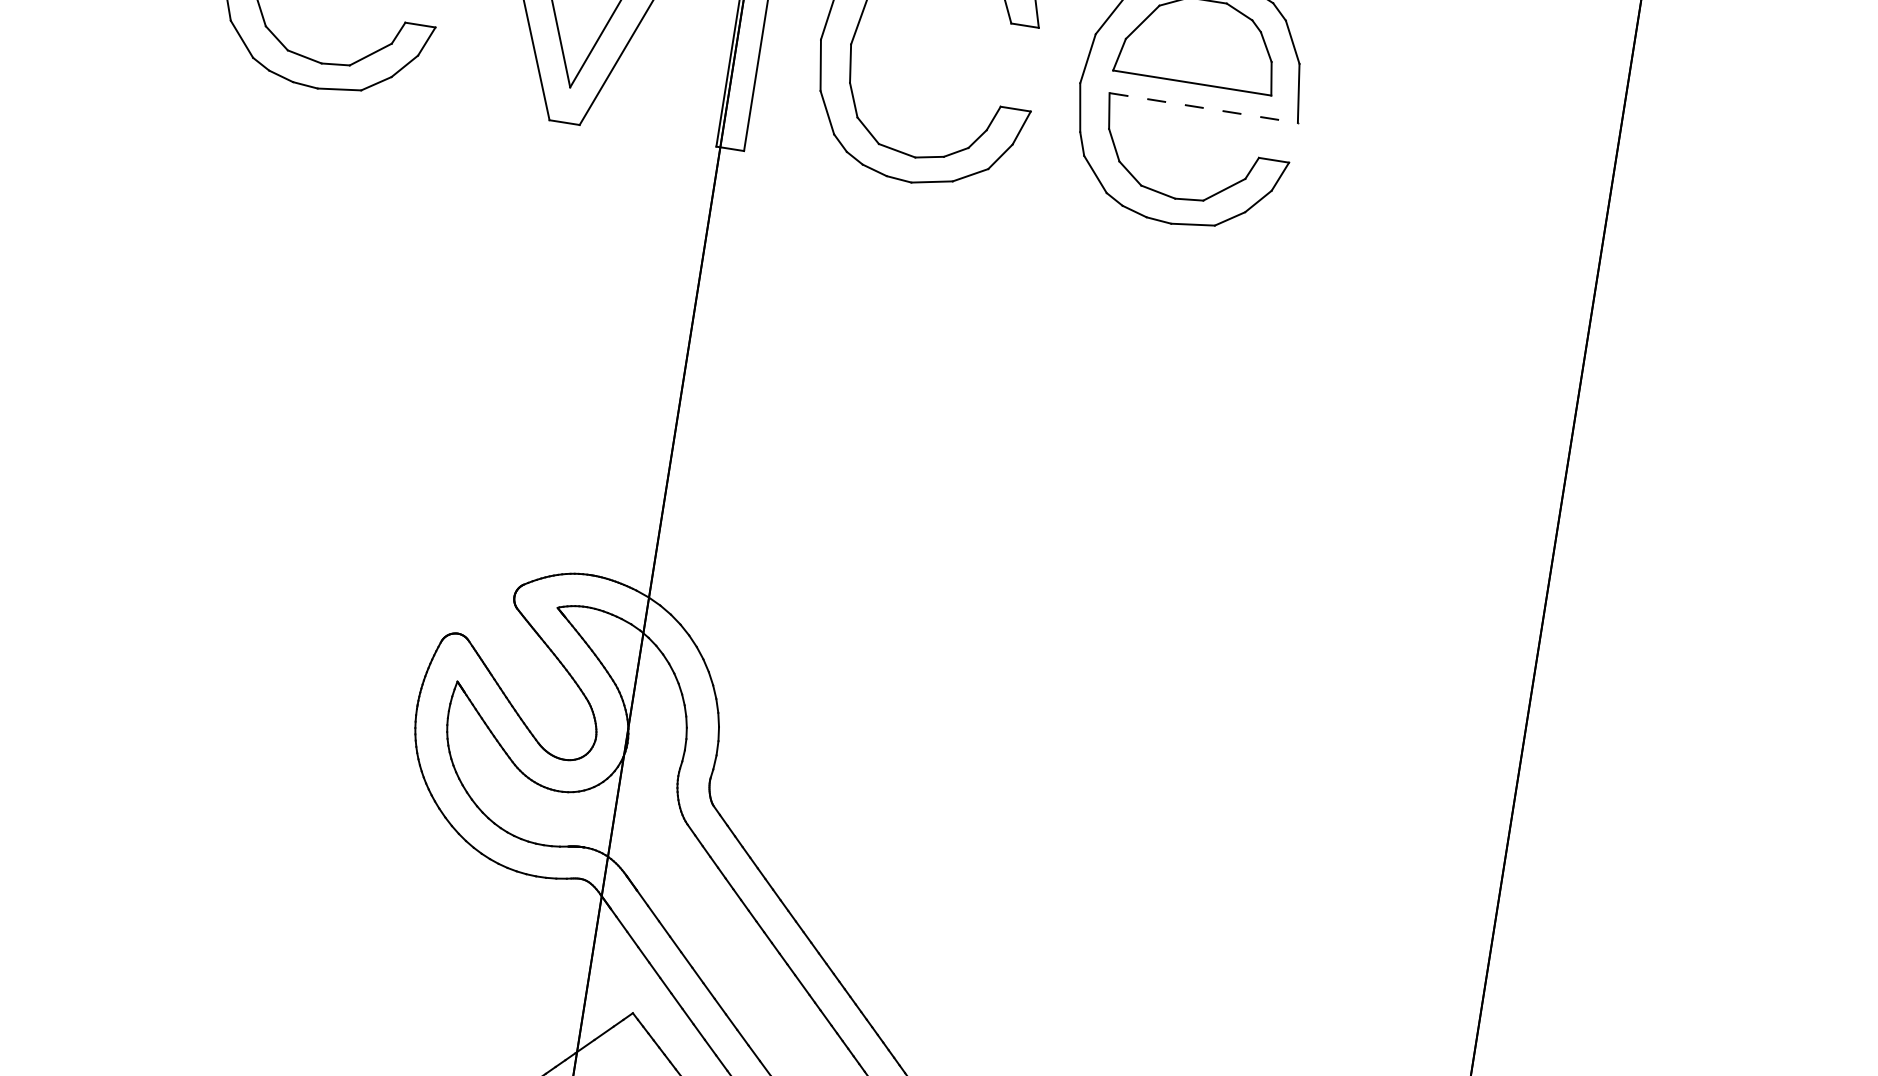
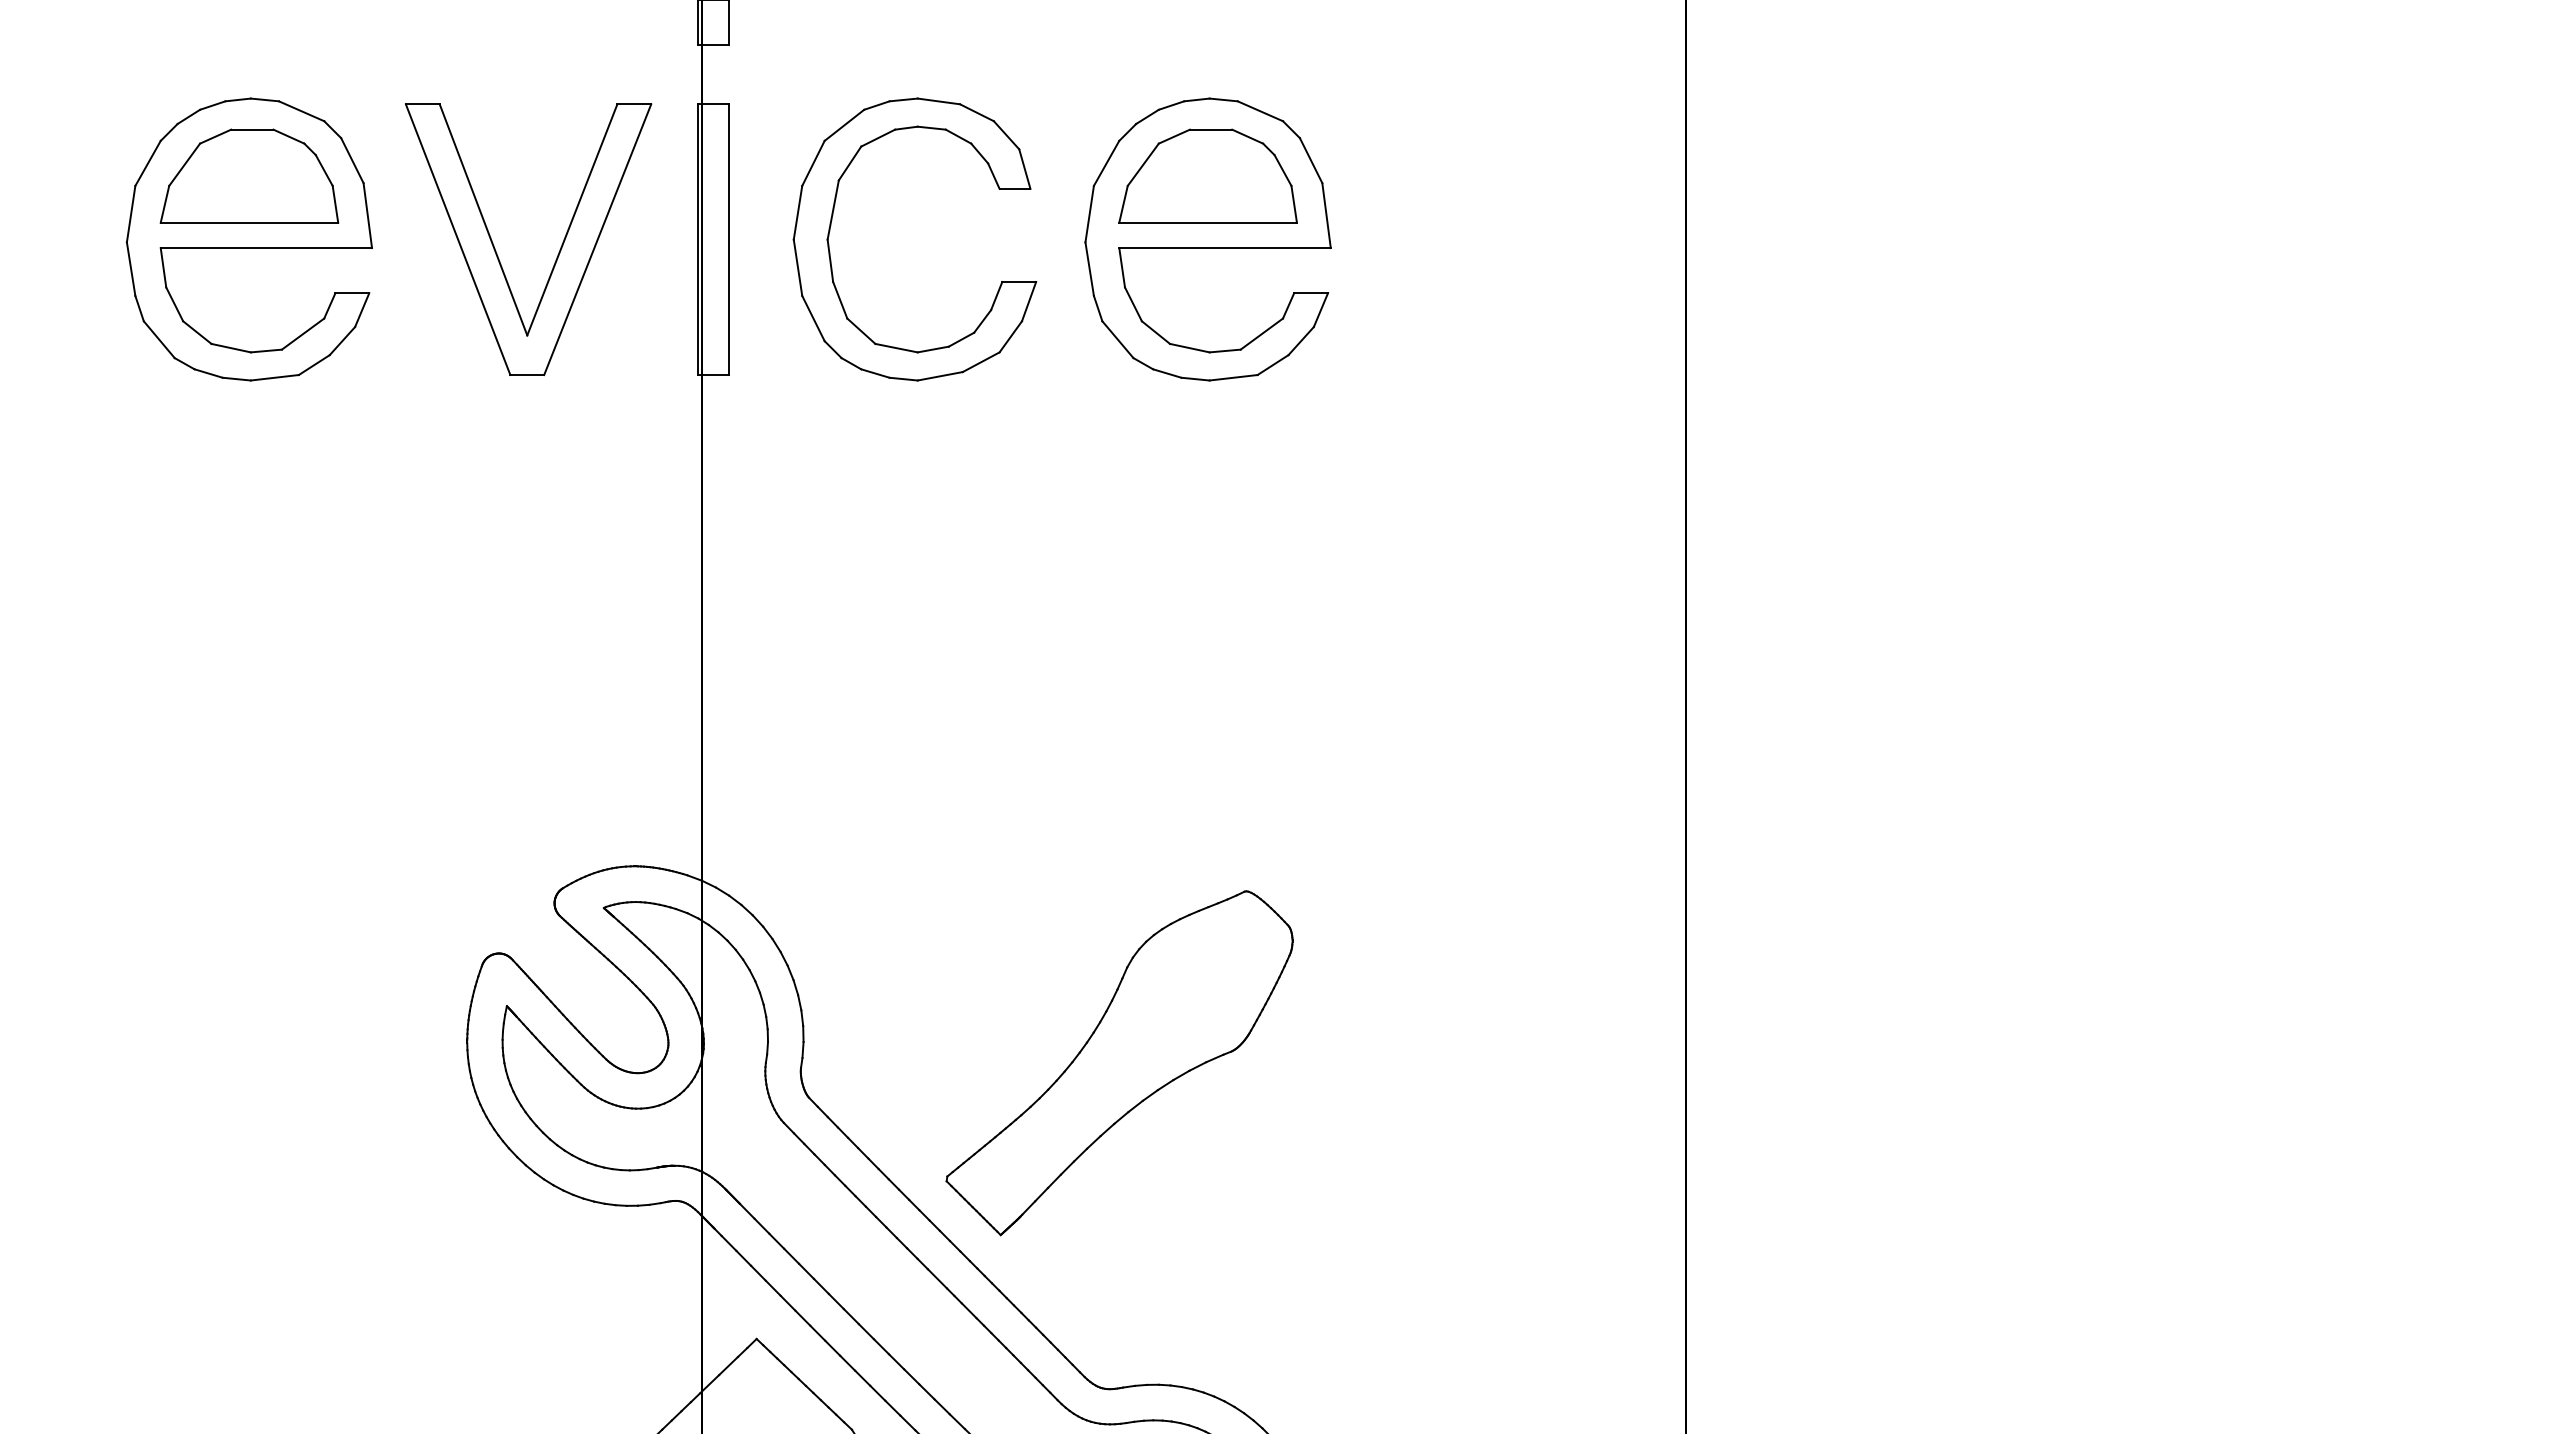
line: (1204, 108) -> (1225, 248), dashed -> solid
part: (994, 819) -> (1119, 1063), added

